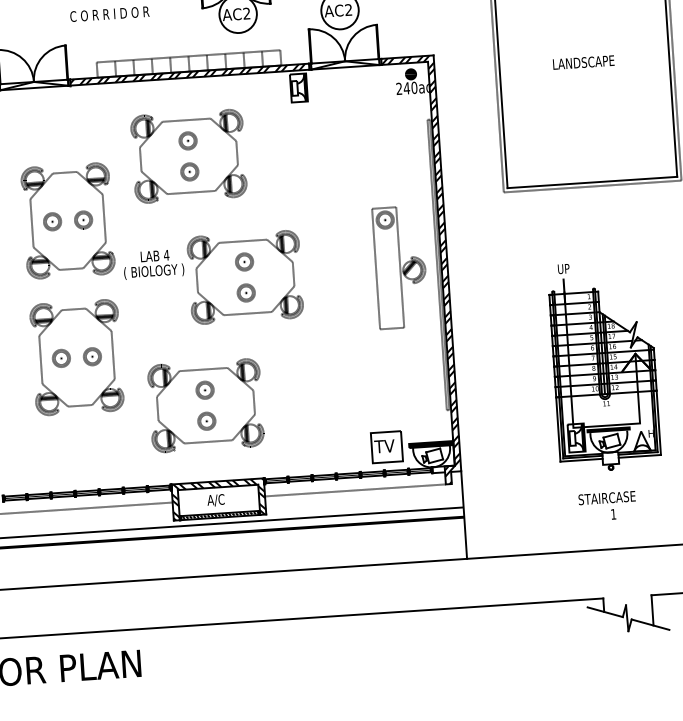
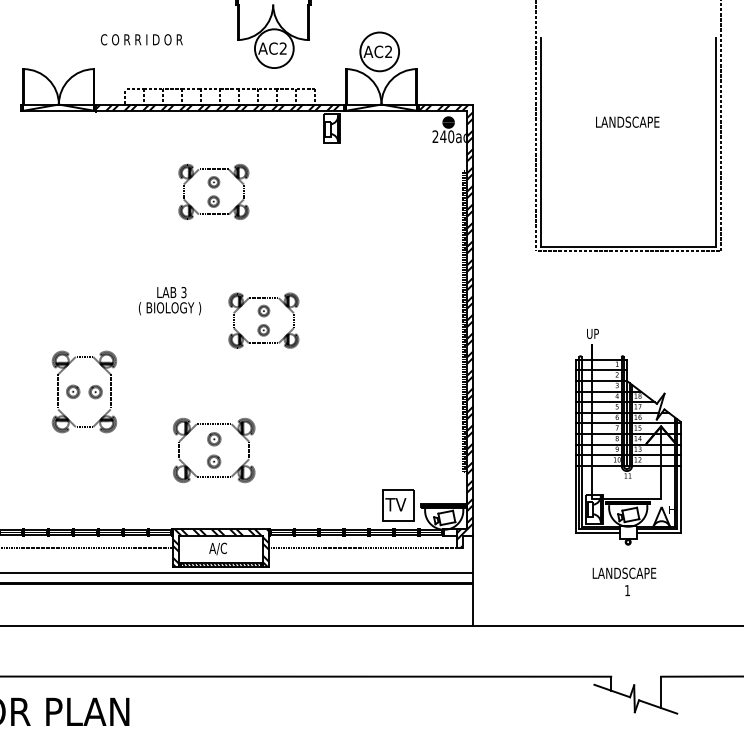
part: (188, 155) -> (213, 191), size x0.6
part: (67, 220) -> (84, 249), removed
text: (166, 255) -> (183, 292), 4 -> 3
part: (400, 267) -> (424, 321), removed
part: (245, 277) -> (263, 320), size x0.6
part: (77, 357) -> (84, 391), size x0.7
part: (205, 405) -> (213, 450), size x0.7
text: (609, 497) -> (624, 572), STAIRCASE -> LANDSCAPE

